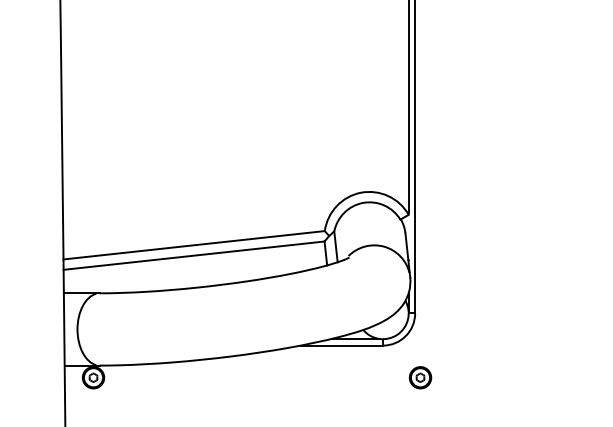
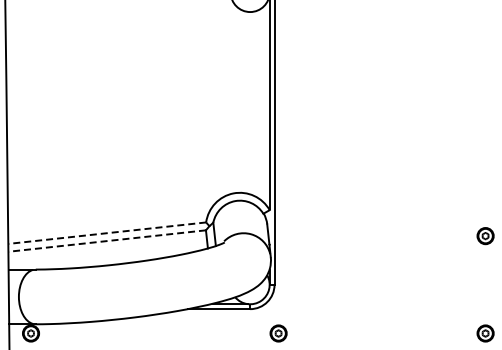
line: (193, 245) -> (106, 233), solid -> dashed
line: (193, 256) -> (106, 241), solid -> dashed

